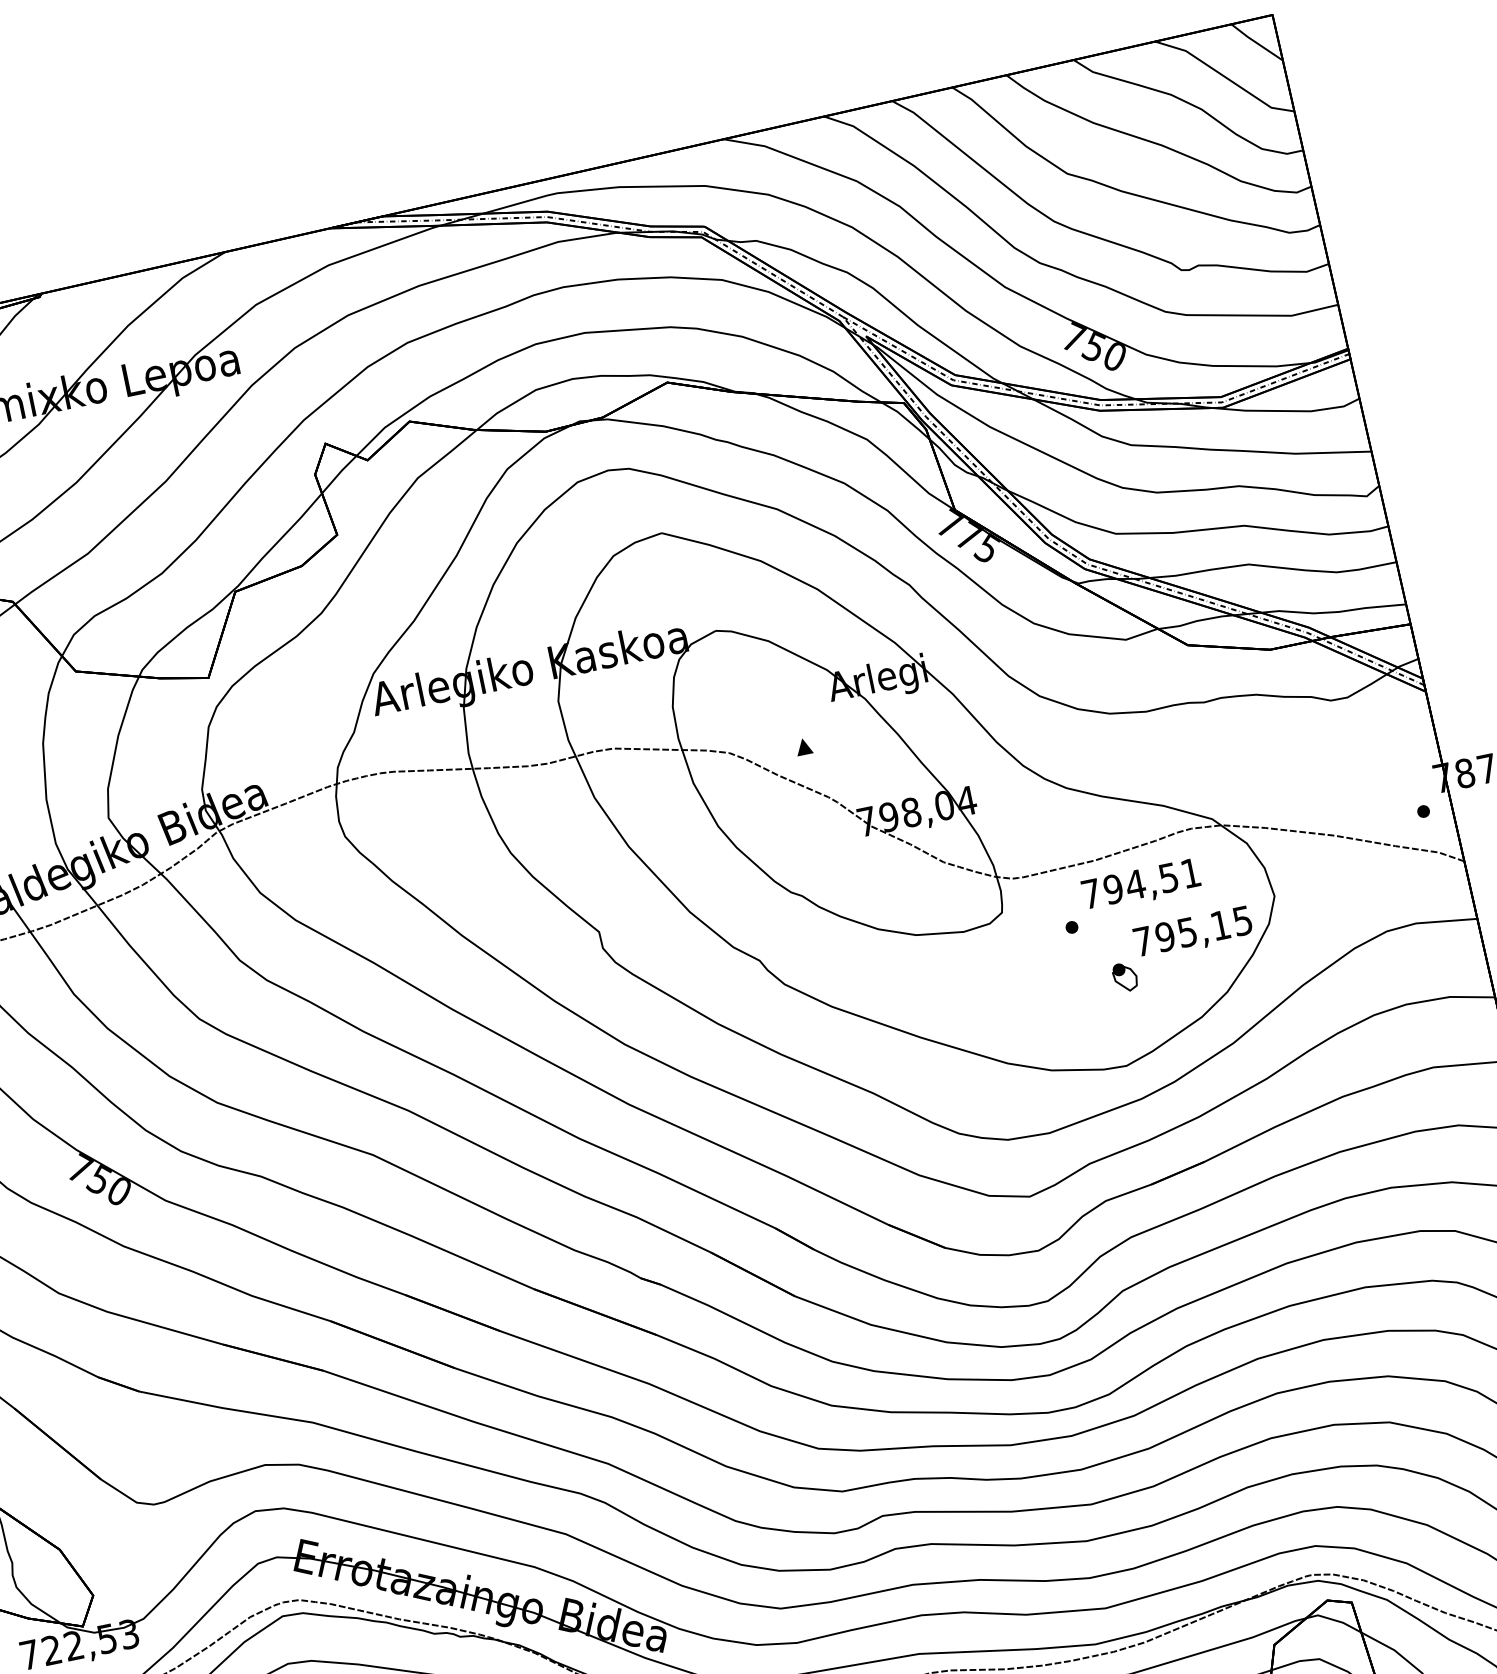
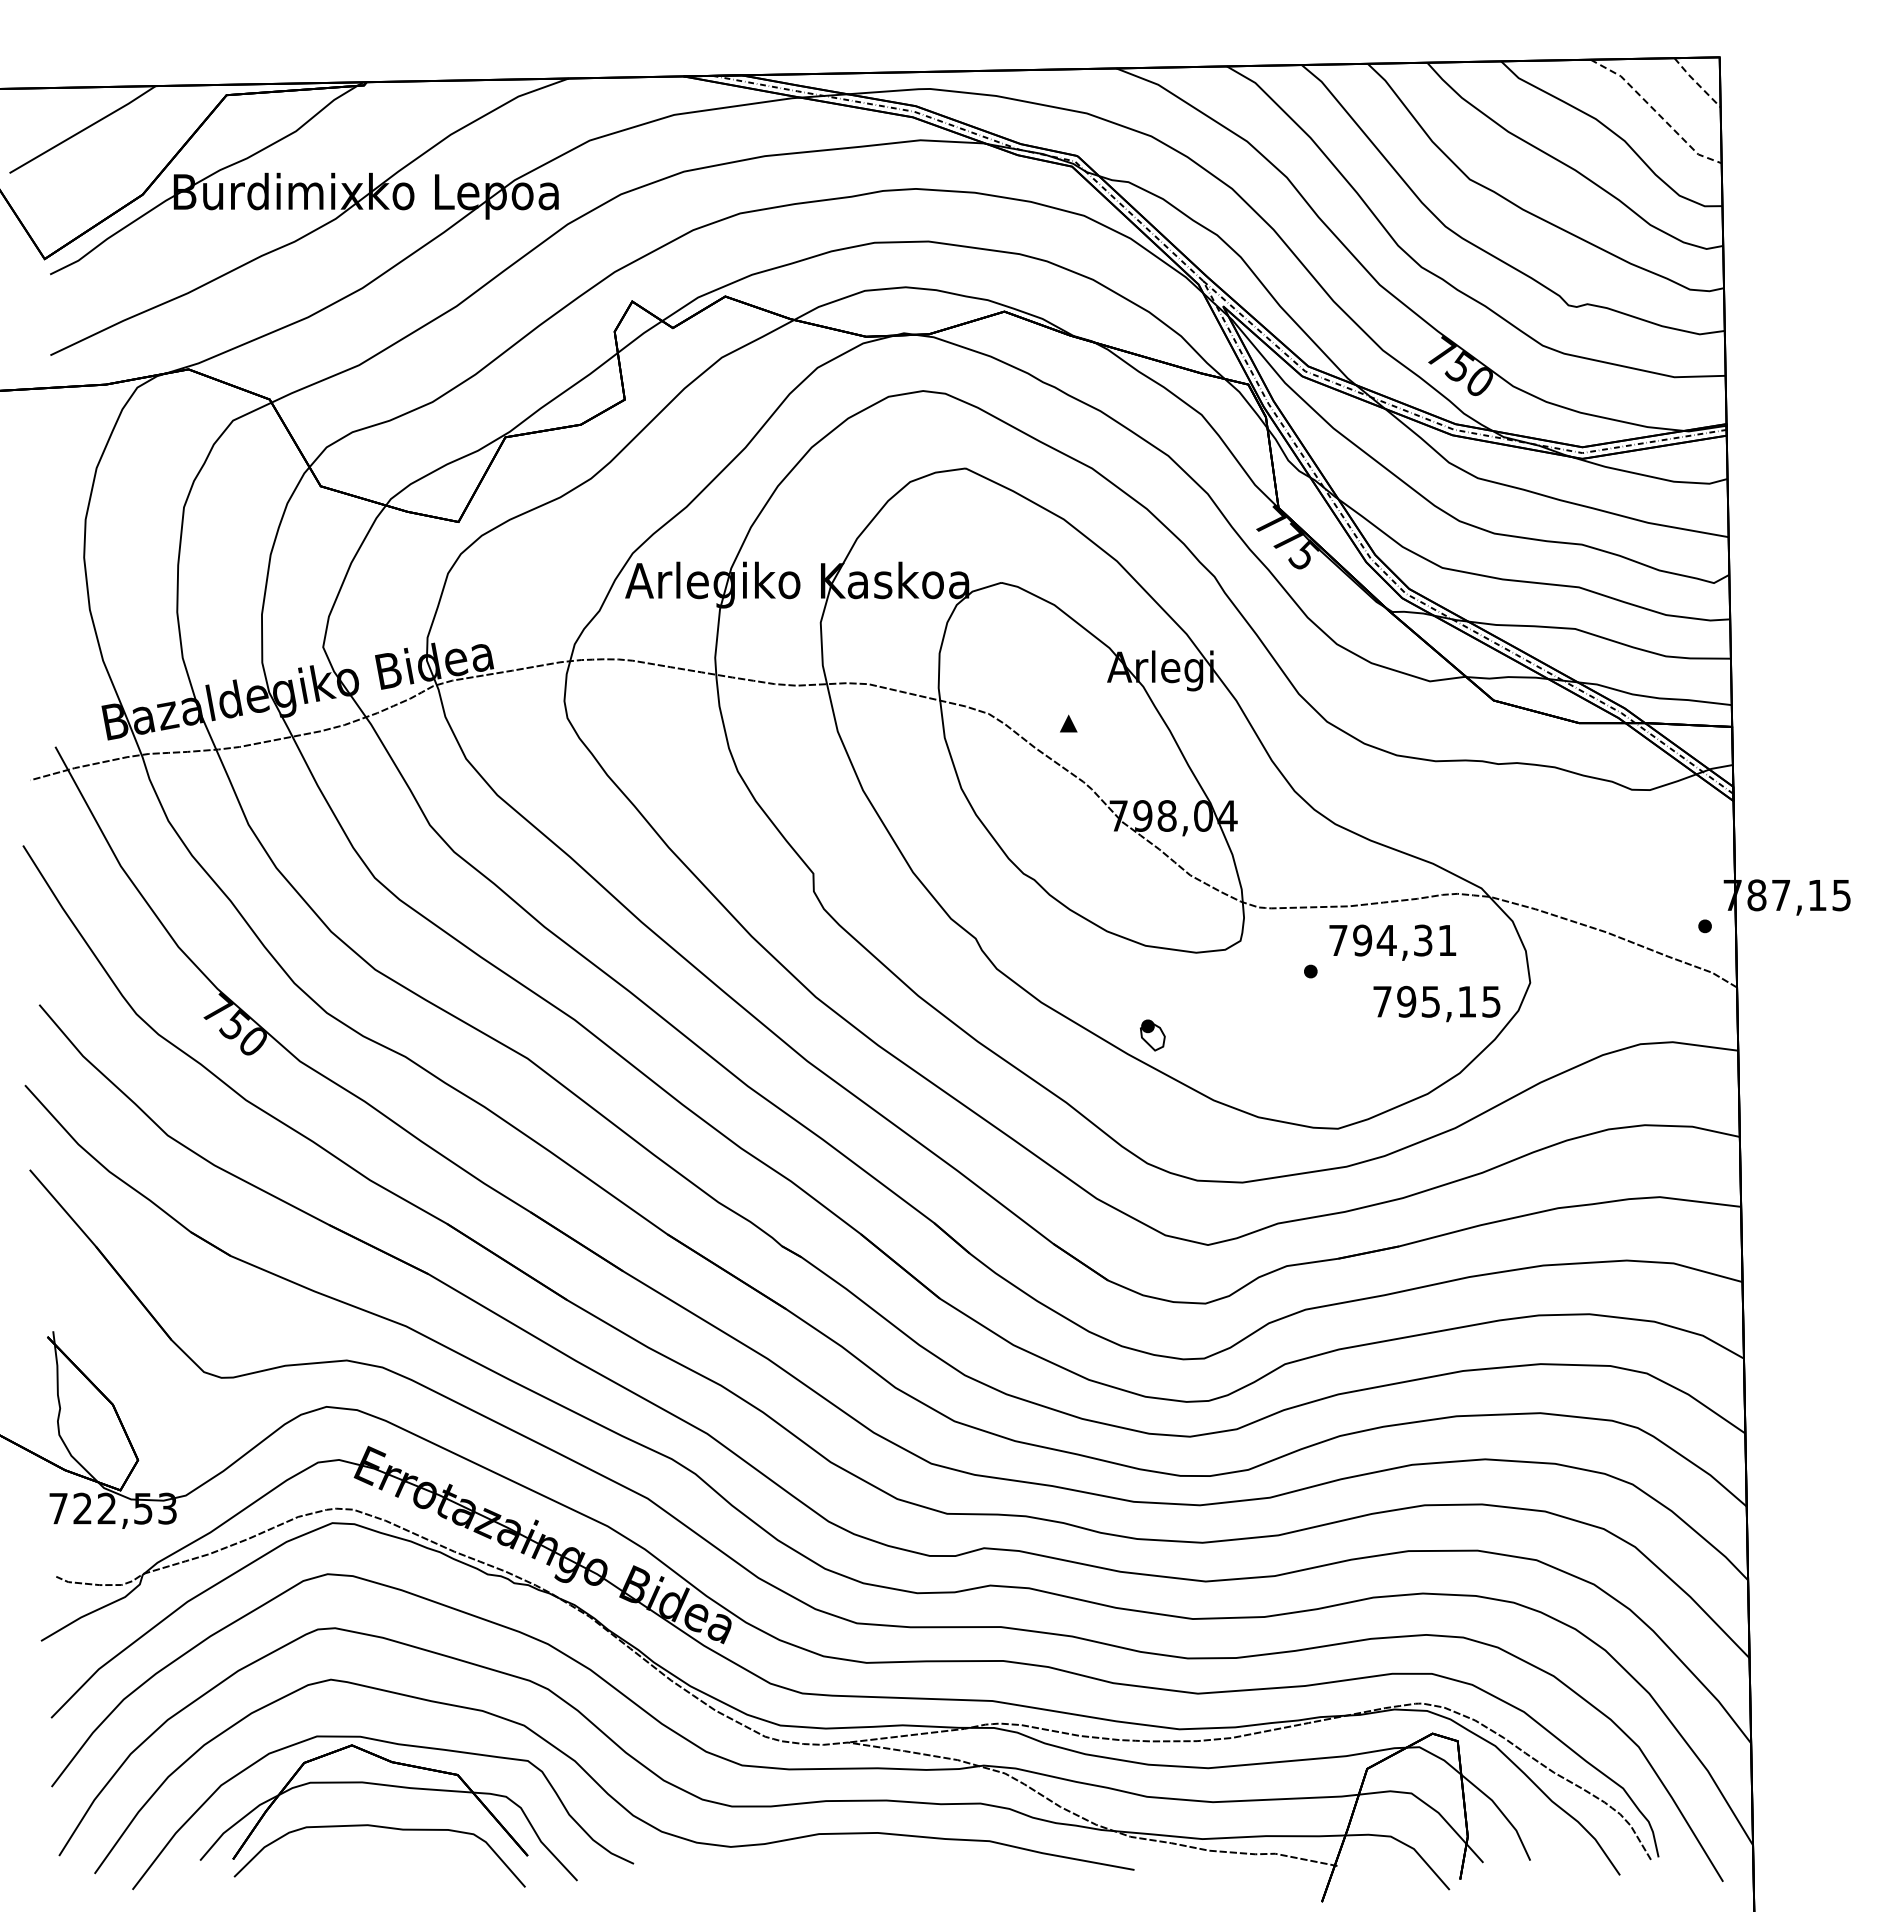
line: (1256, 42) -> (1696, 82), solid -> dashed
line: (1225, 77) -> (1656, 112), solid -> dashed
text: (1168, 876) -> (1423, 939), 794,51 -> 794,31
part: (1124, 977) -> (1152, 1035), moved

